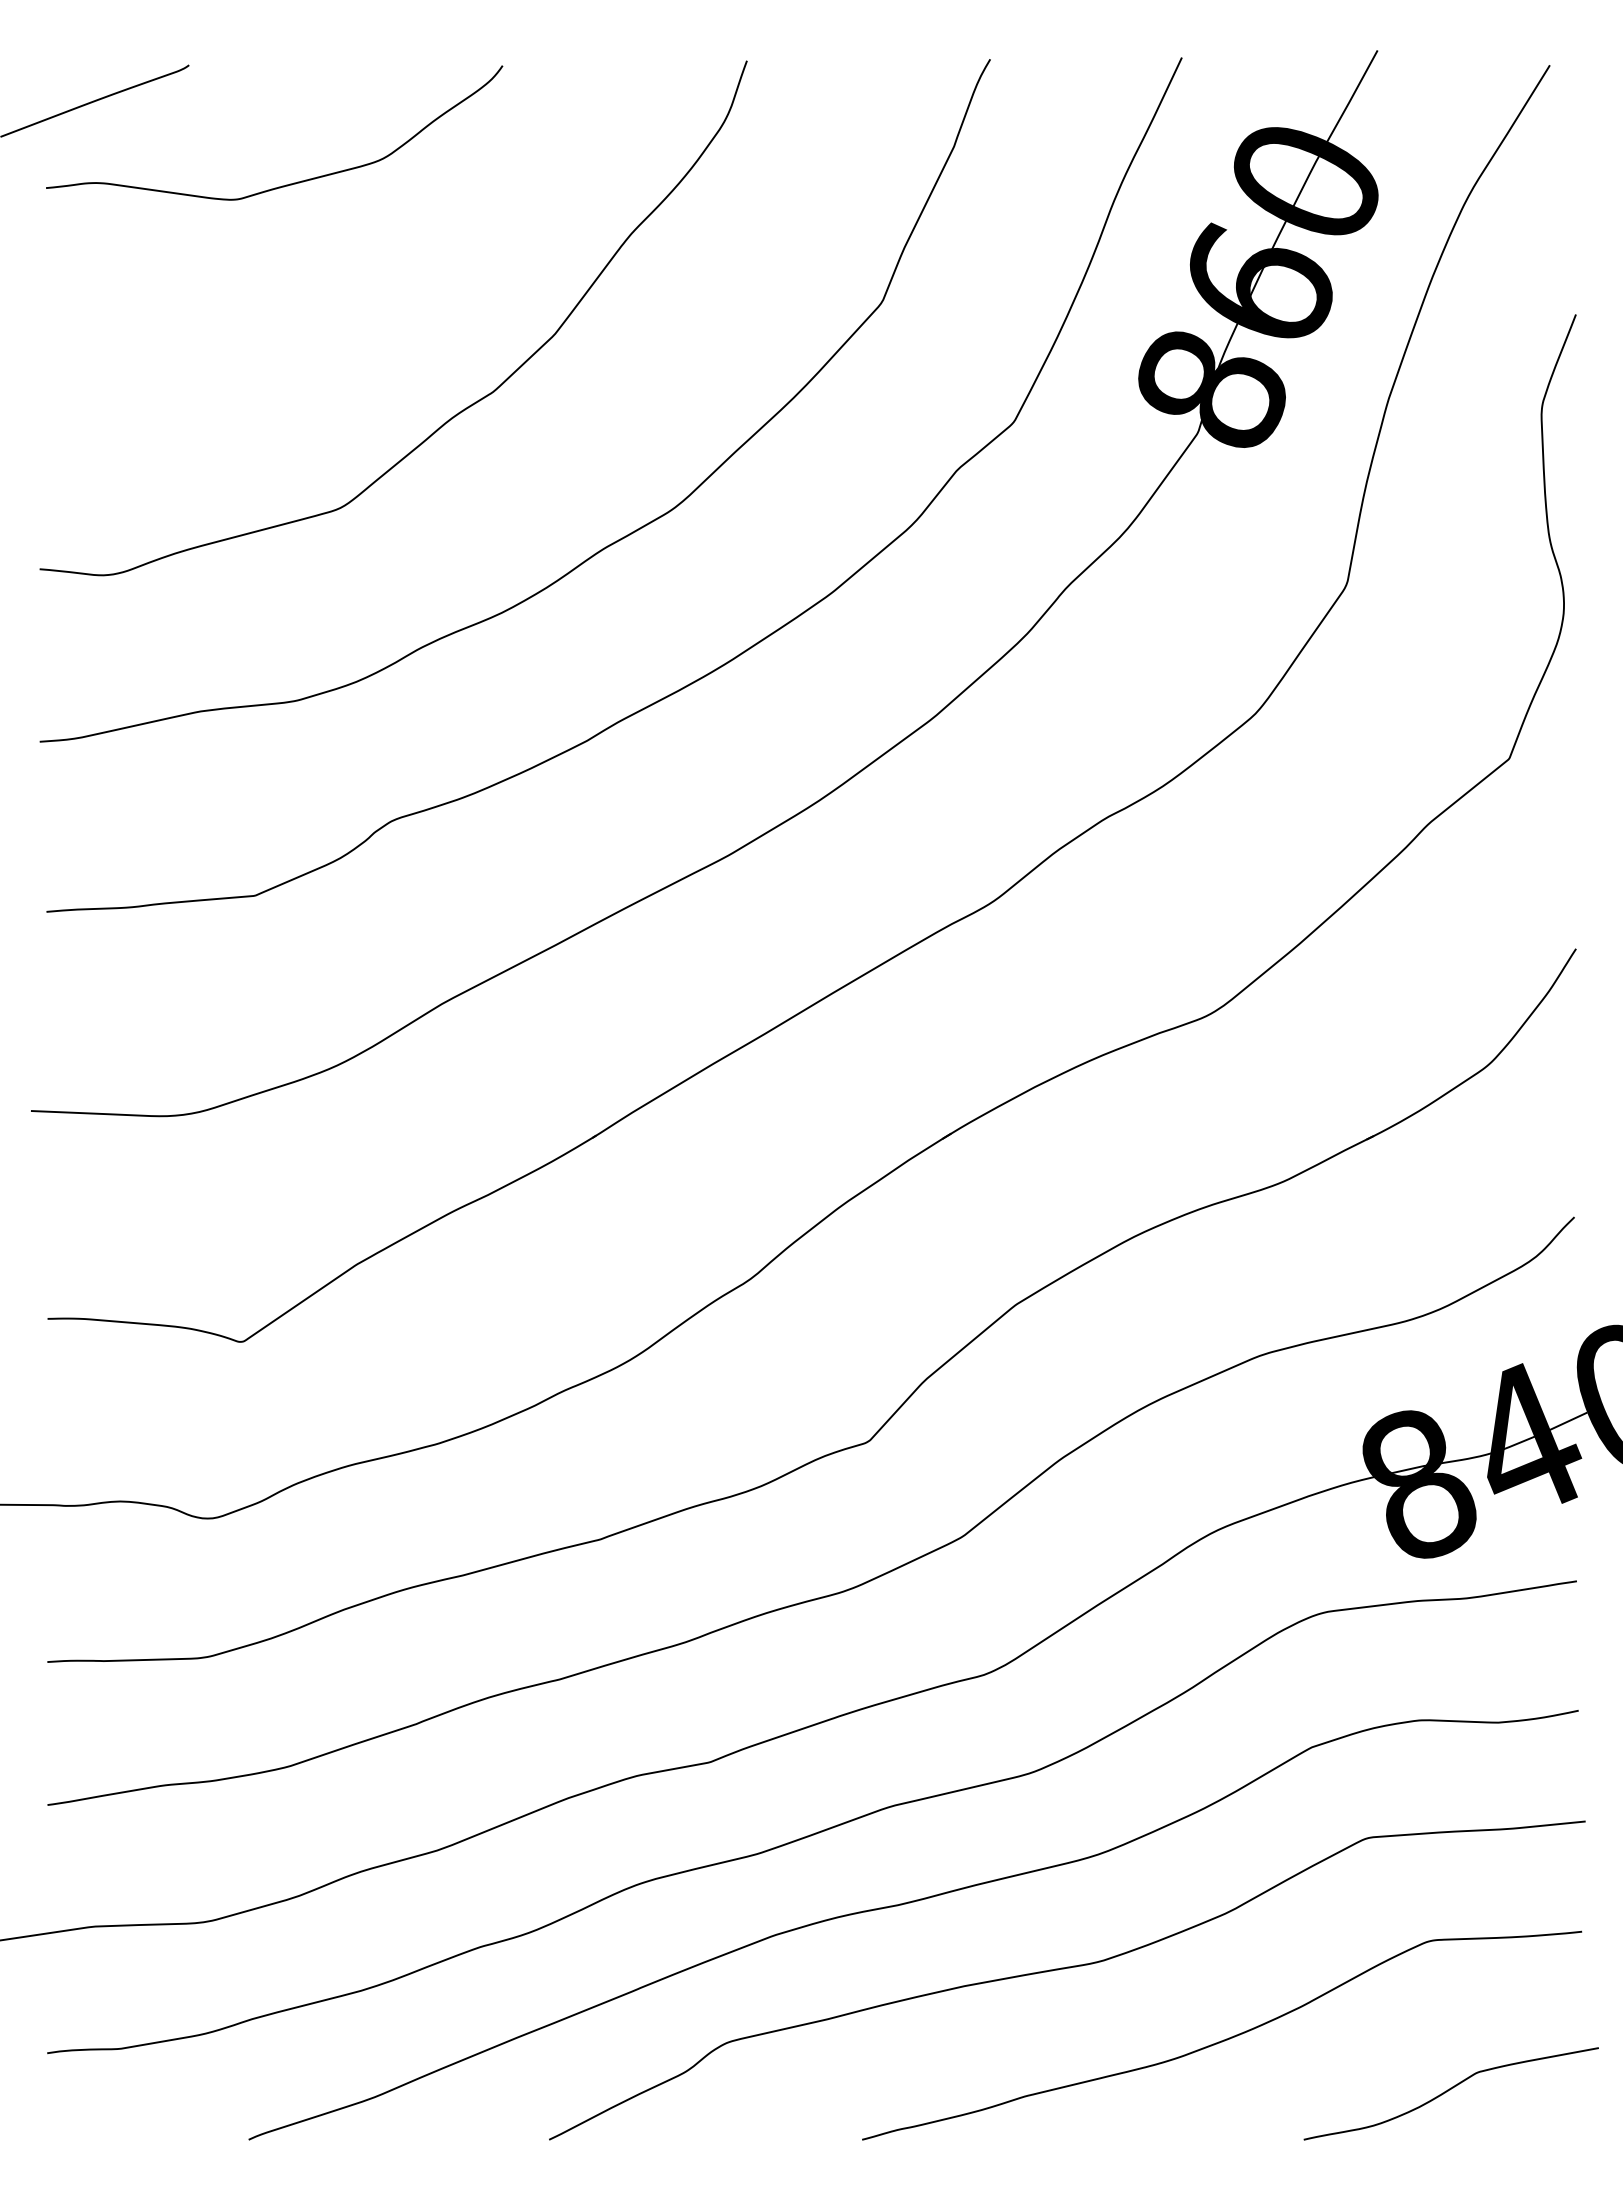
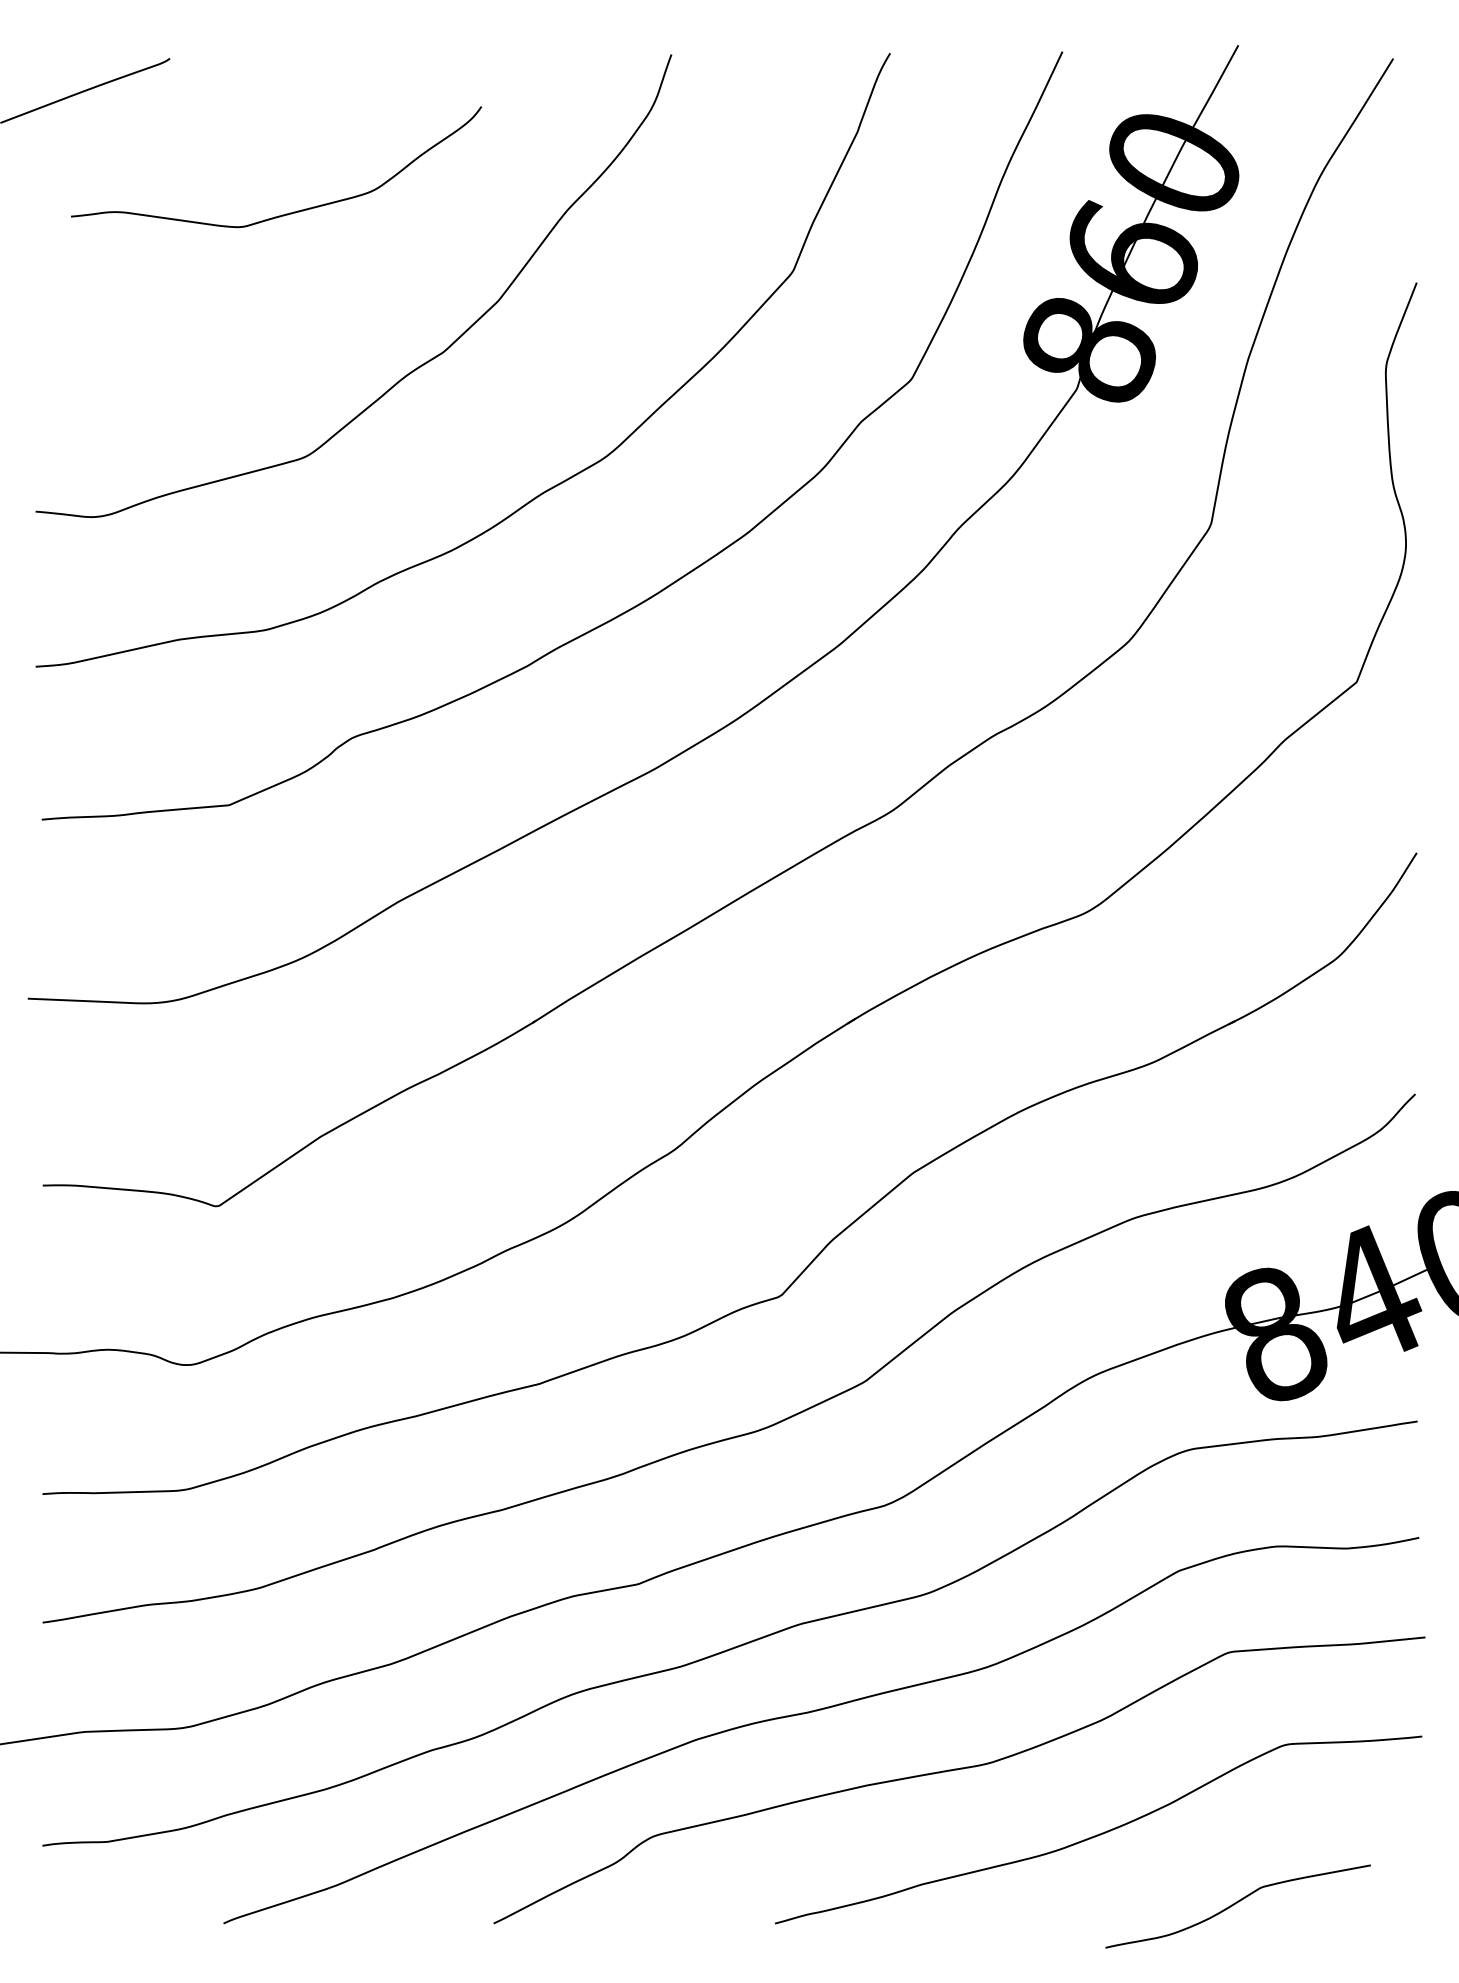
curve: (286, 184) -> (287, 213), moved
curve: (1448, 2091) -> (1235, 1904), moved

